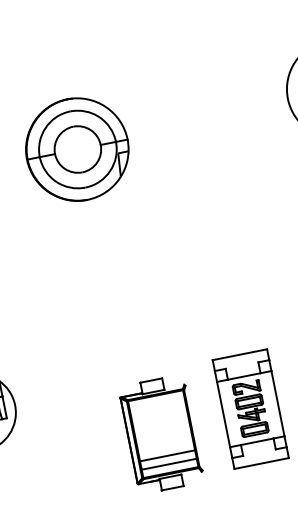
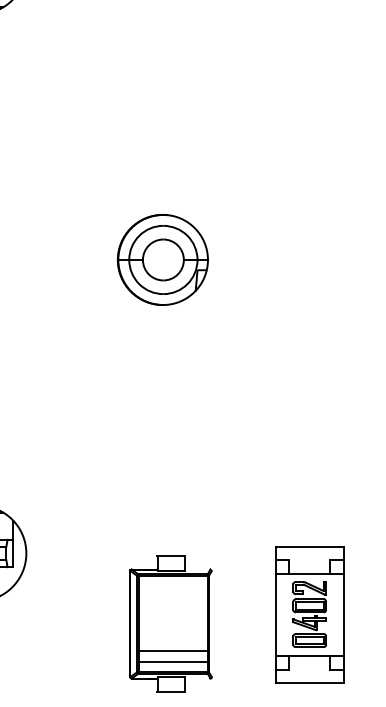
part: (76, 149) -> (162, 259), size x0.71
part: (161, 434) -> (170, 623), moved

